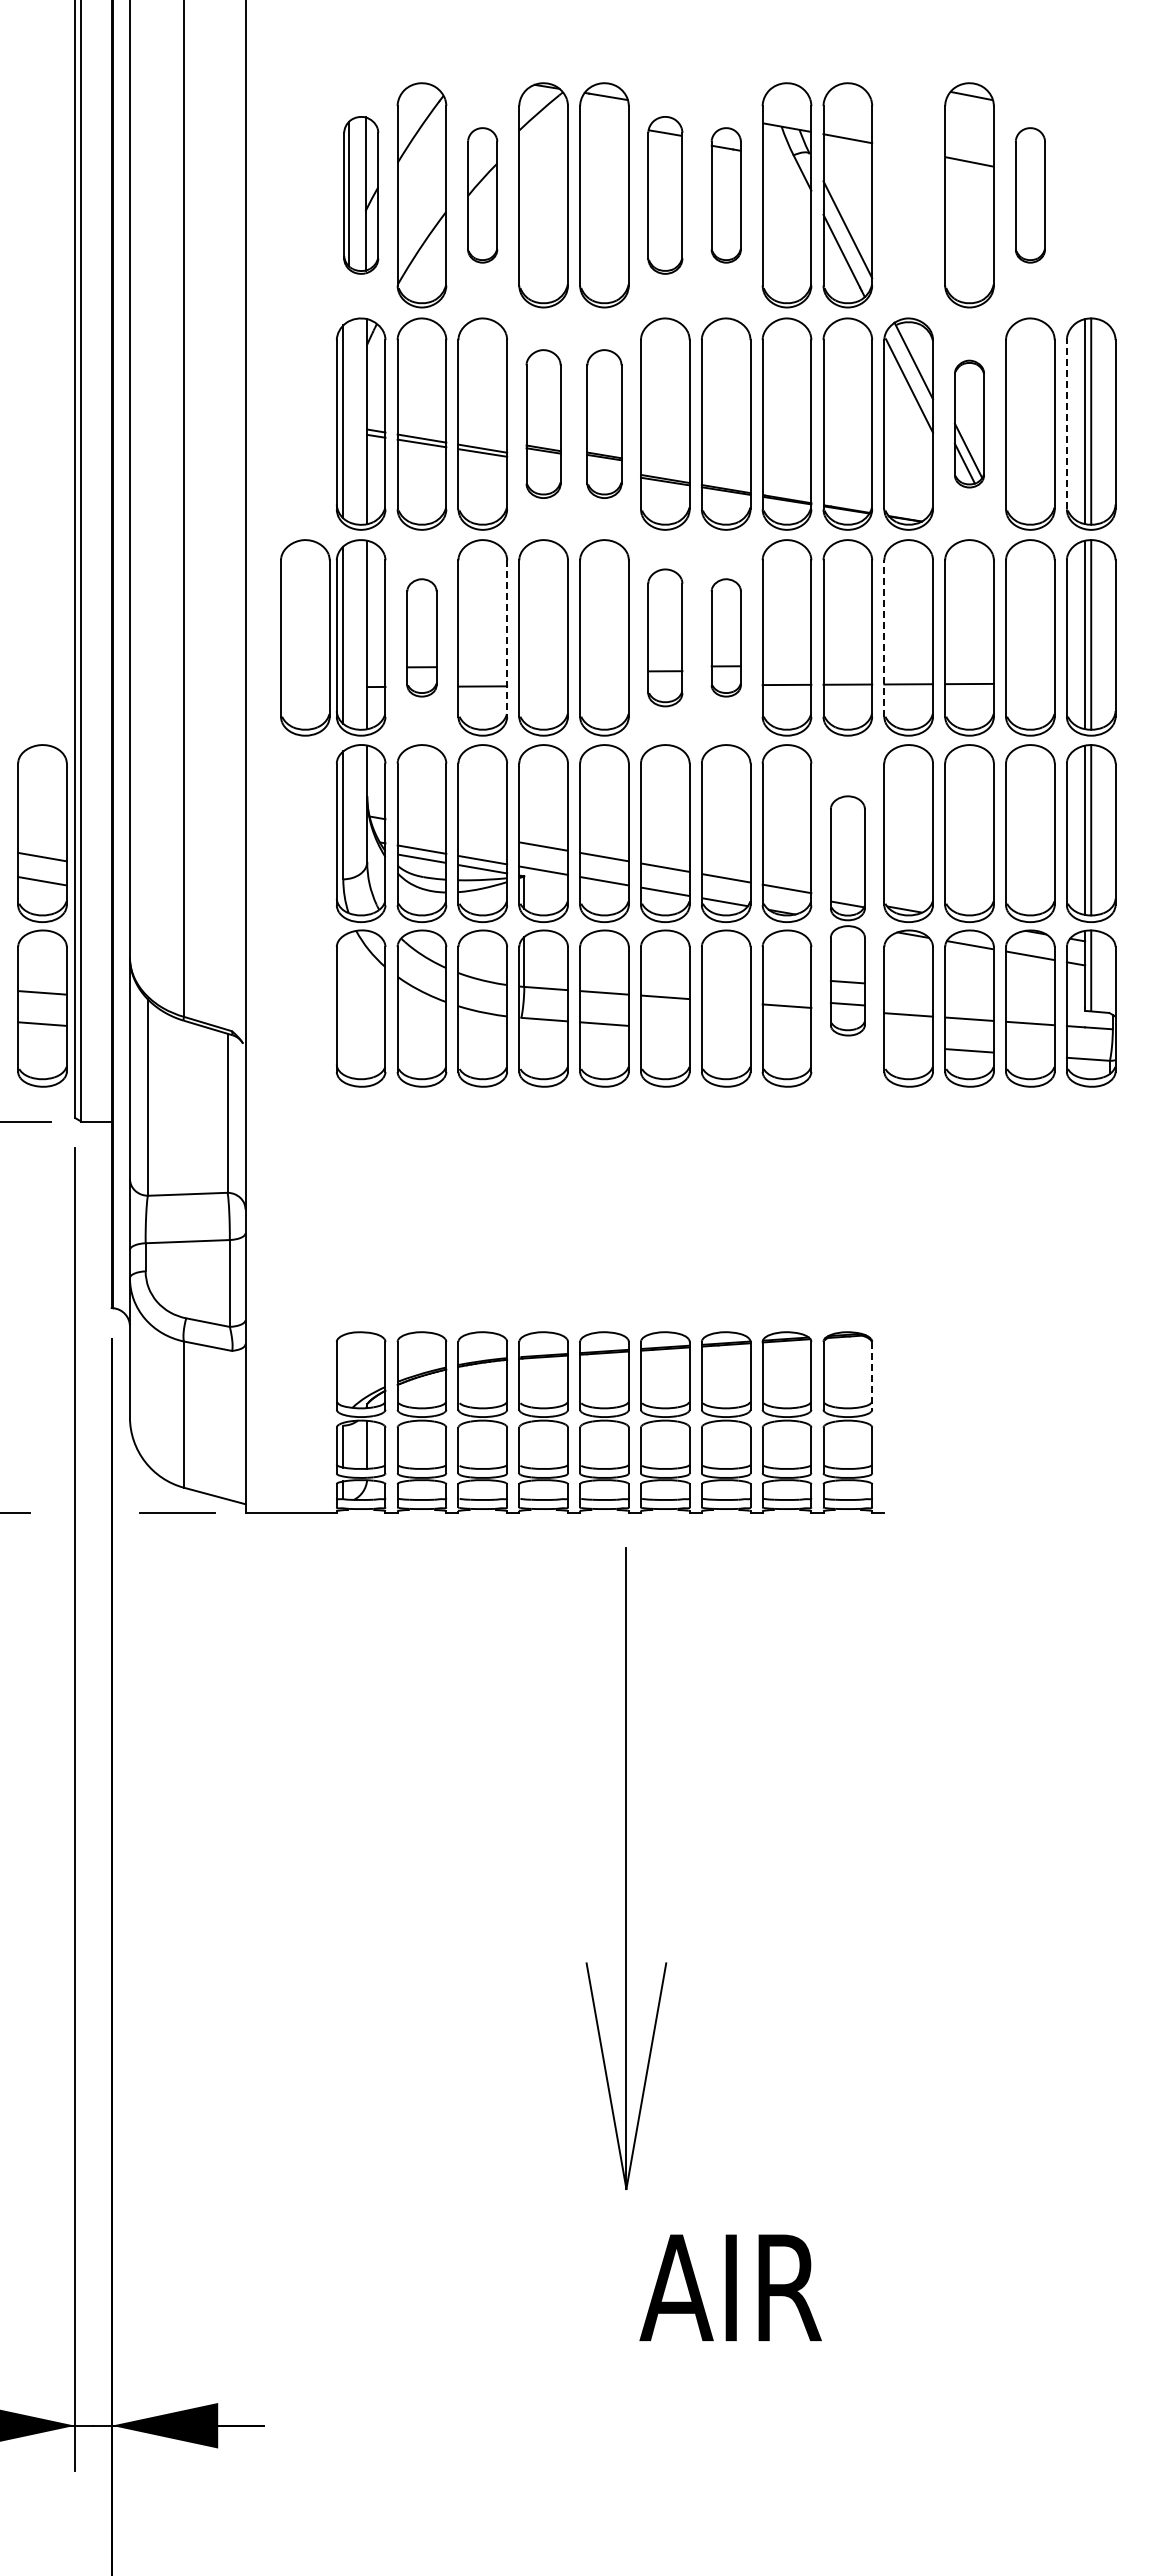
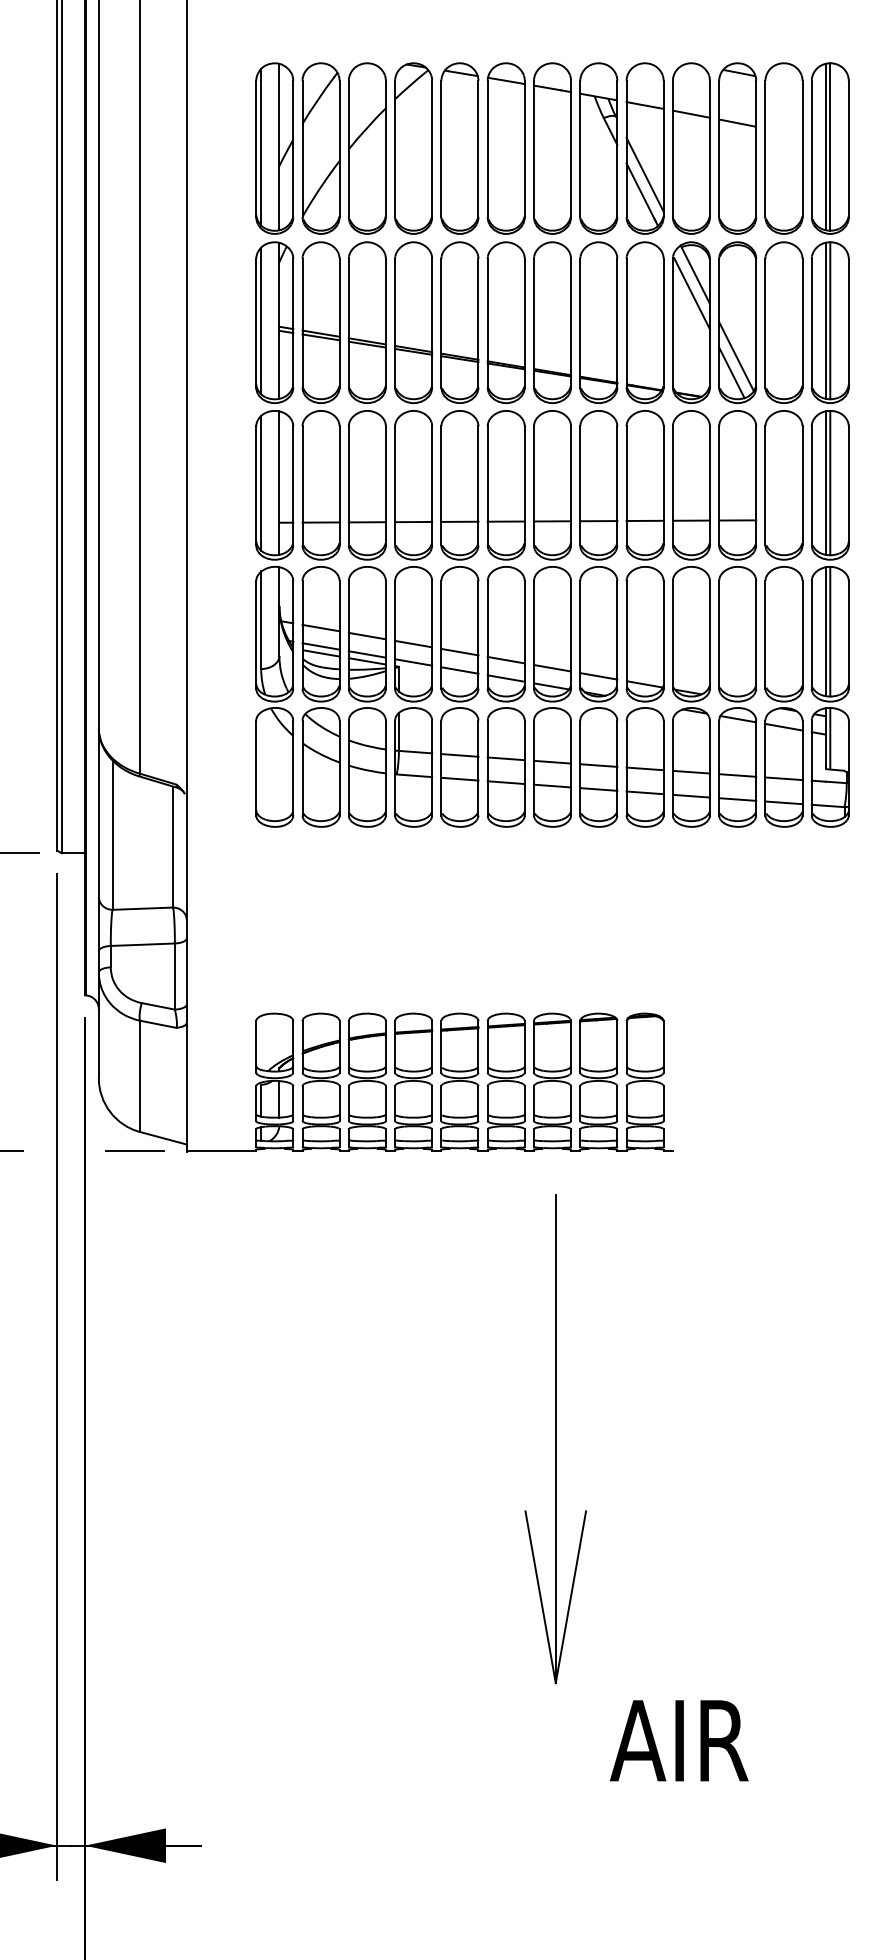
part: (361, 195) -> (275, 148), size x1.43
part: (482, 195) -> (367, 148), size x1.67
part: (665, 195) -> (506, 148), size x1.43
part: (726, 195) -> (552, 148), size x1.67
part: (908, 195) -> (691, 148), added
part: (1030, 195) -> (784, 148), size x1.67
part: (1091, 195) -> (830, 148), added
part: (543, 423) -> (413, 322), size x1.43
part: (604, 423) -> (459, 322), size x1.43
part: (969, 423) -> (737, 322), size x1.67
line: (1066, 424) -> (811, 322), dashed -> solid
part: (305, 637) -> (232, 485), removed
part: (421, 637) -> (320, 485), size x1.67
part: (665, 637) -> (506, 485), size x1.43
part: (726, 637) -> (552, 485), size x1.67
line: (884, 638) -> (672, 485), dashed -> solid
line: (507, 639) -> (386, 486), dashed -> solid
line: (604, 685) -> (459, 521), added
line: (543, 686) -> (413, 522), added
line: (421, 825) -> (320, 628), added
line: (482, 835) -> (367, 635), added
part: (42, 915) -> (32, 696), removed
part: (847, 915) -> (644, 696), size x1.43
line: (725, 1001) -> (552, 762), added
line: (665, 1028) -> (506, 782), added
line: (725, 1032) -> (552, 785), added
line: (786, 1037) -> (598, 789), added
line: (908, 1046) -> (691, 796), added
line: (1029, 1054) -> (783, 802), added
line: (872, 1375) -> (663, 1046), dashed -> solid
part: (626, 1868) -> (555, 1439), moved
text: (730, 2287) -> (679, 1740), moved

